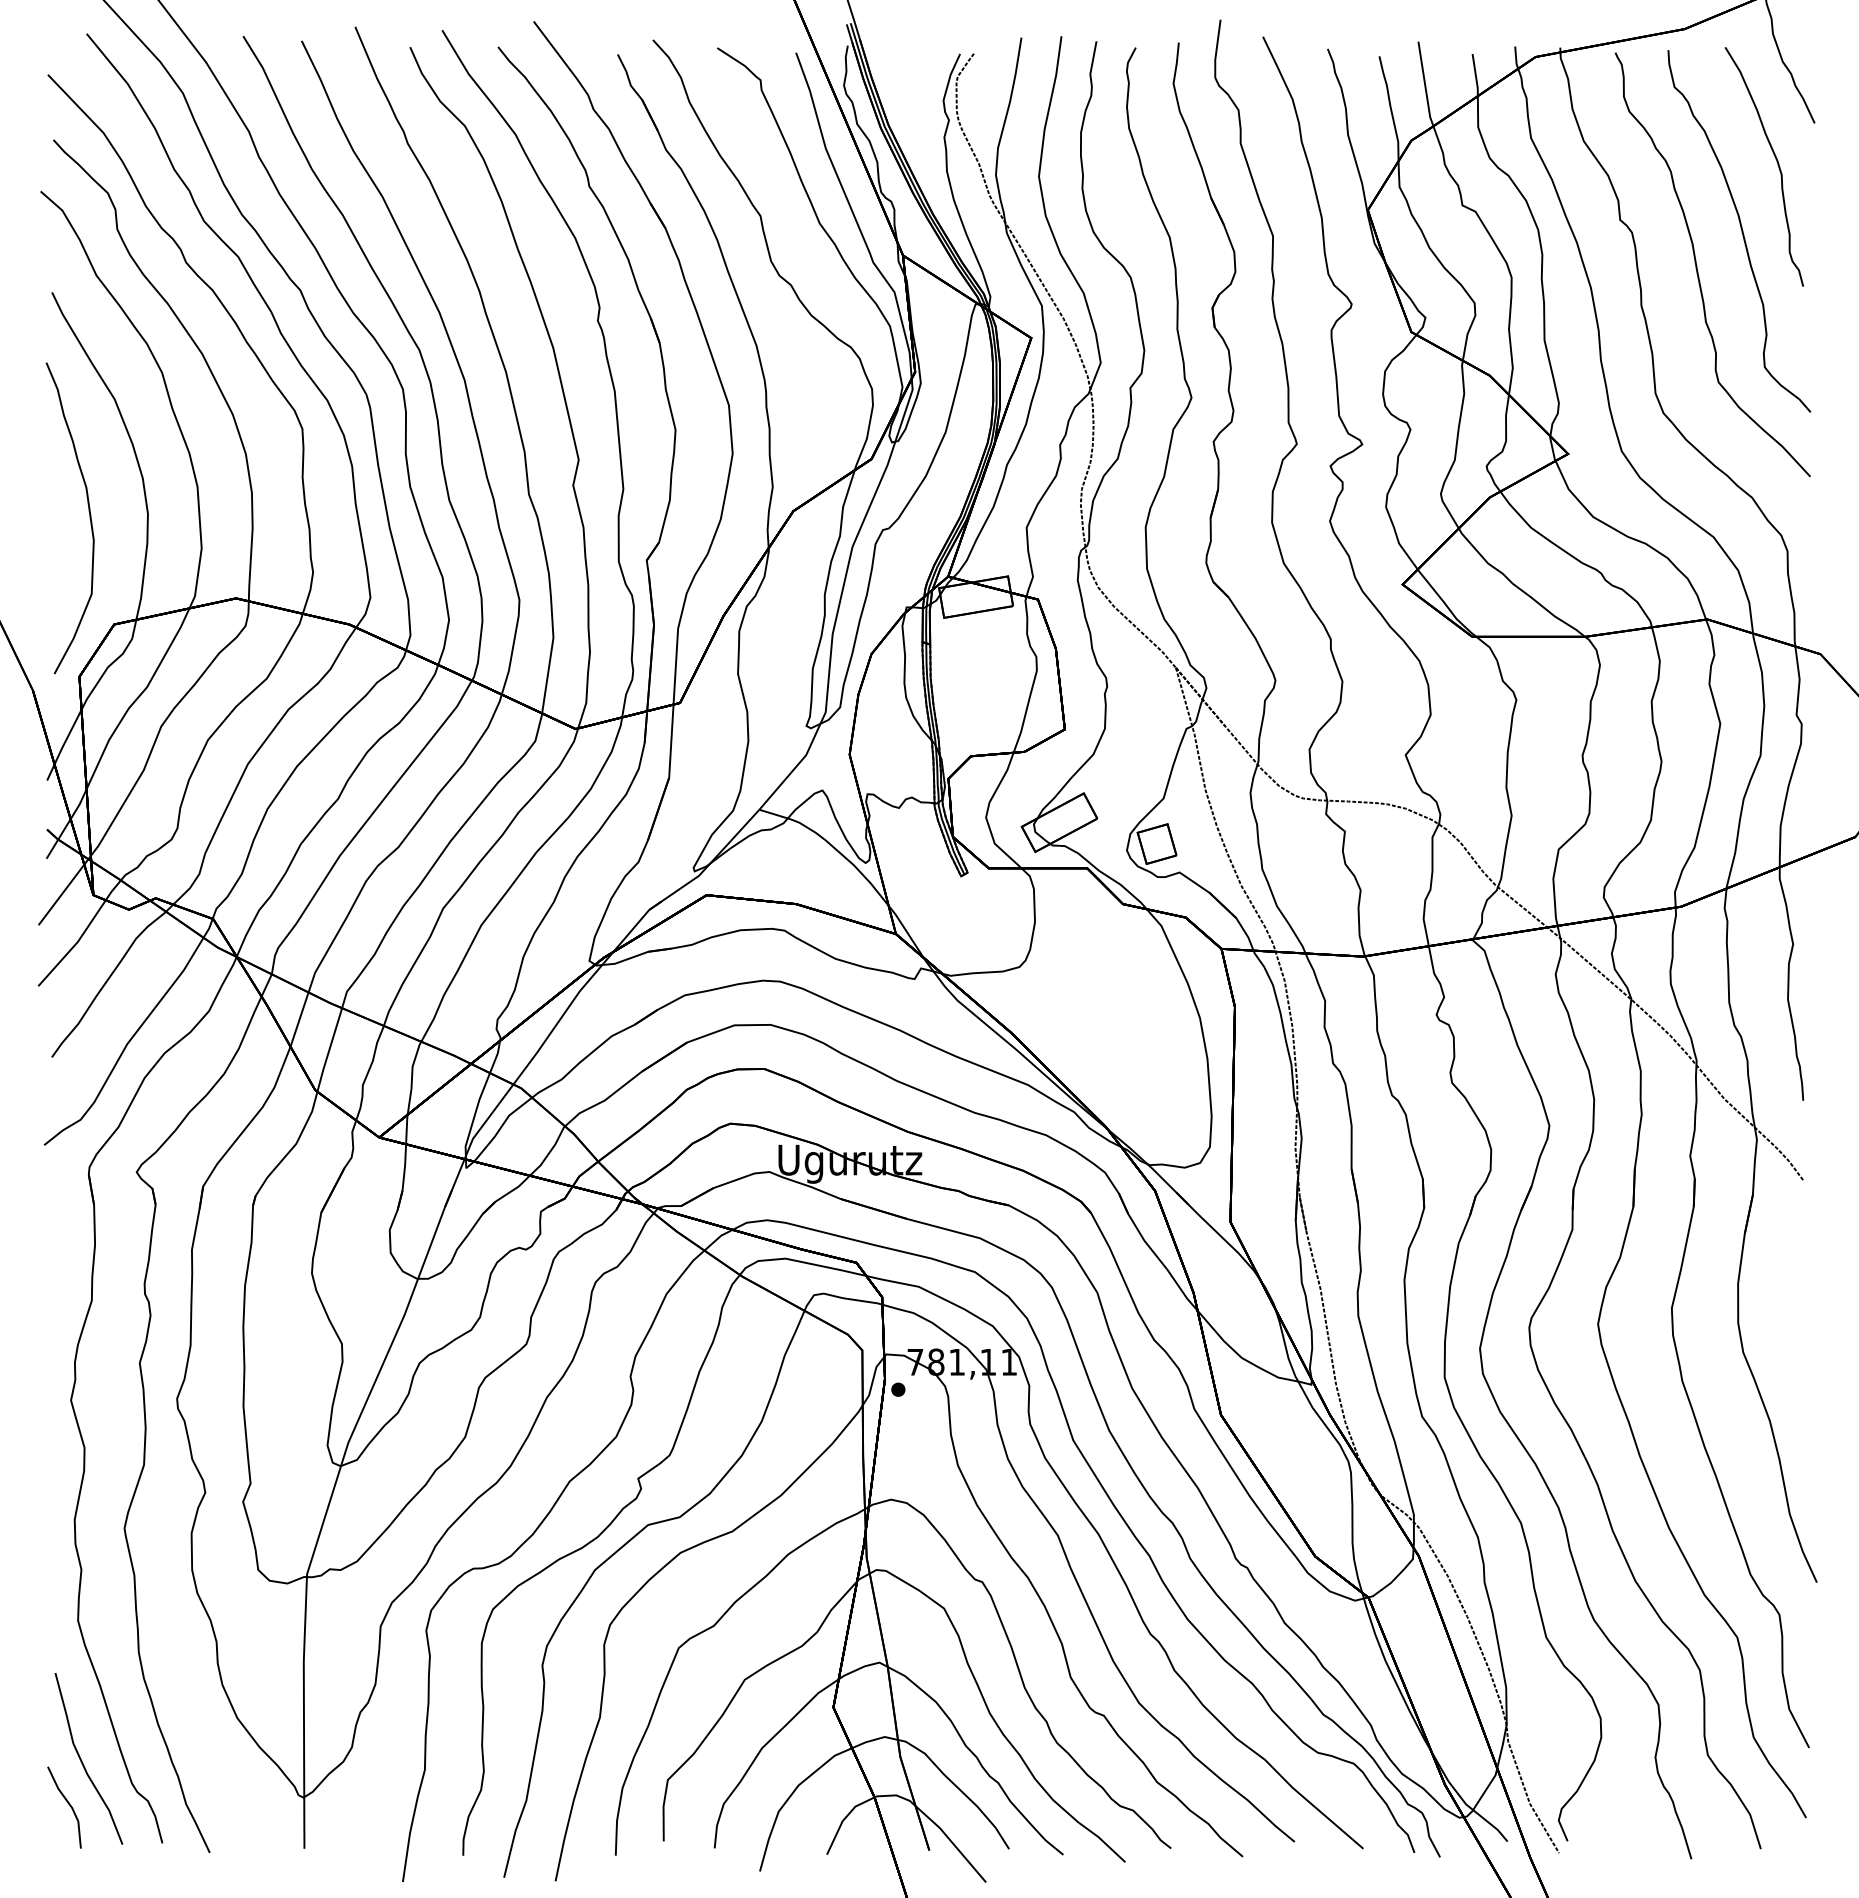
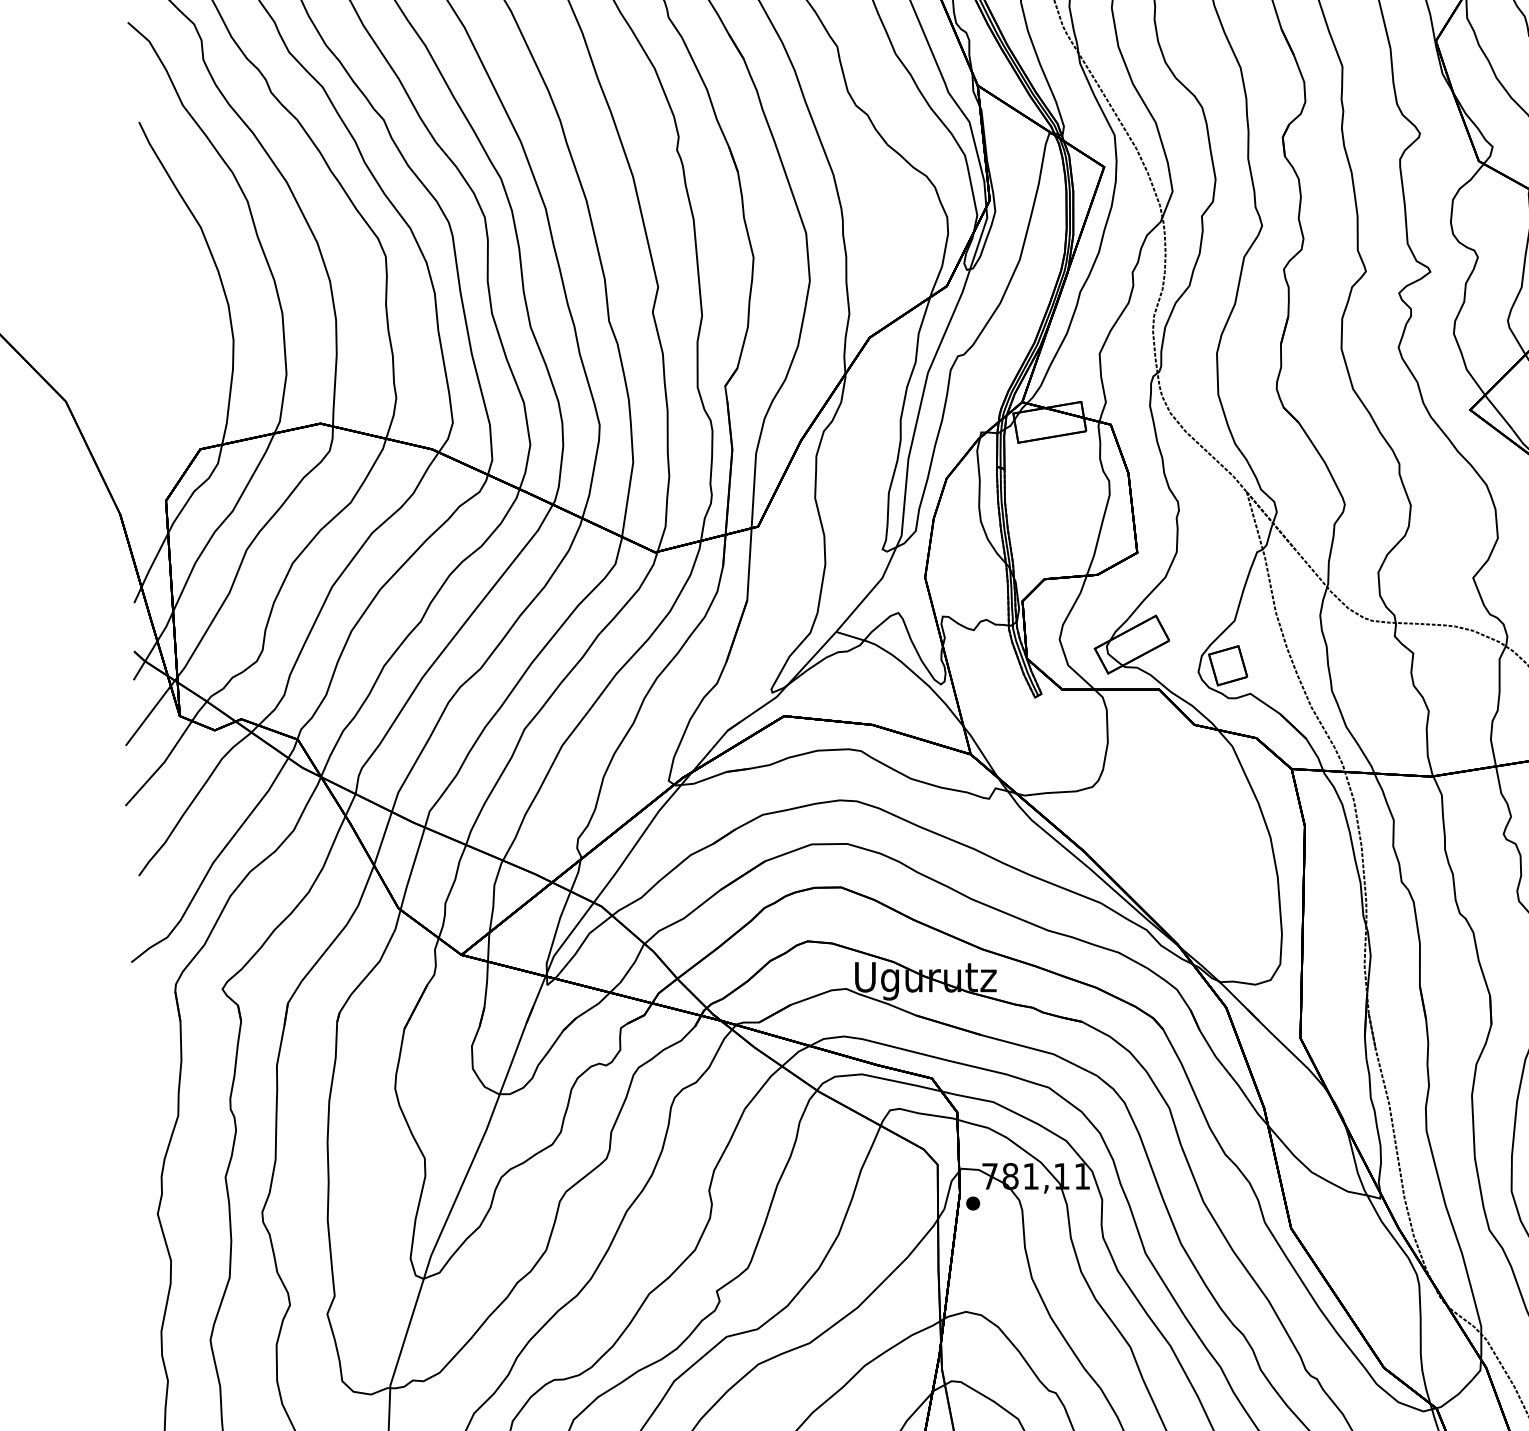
part: (89, 518) -> (175, 344), removed

